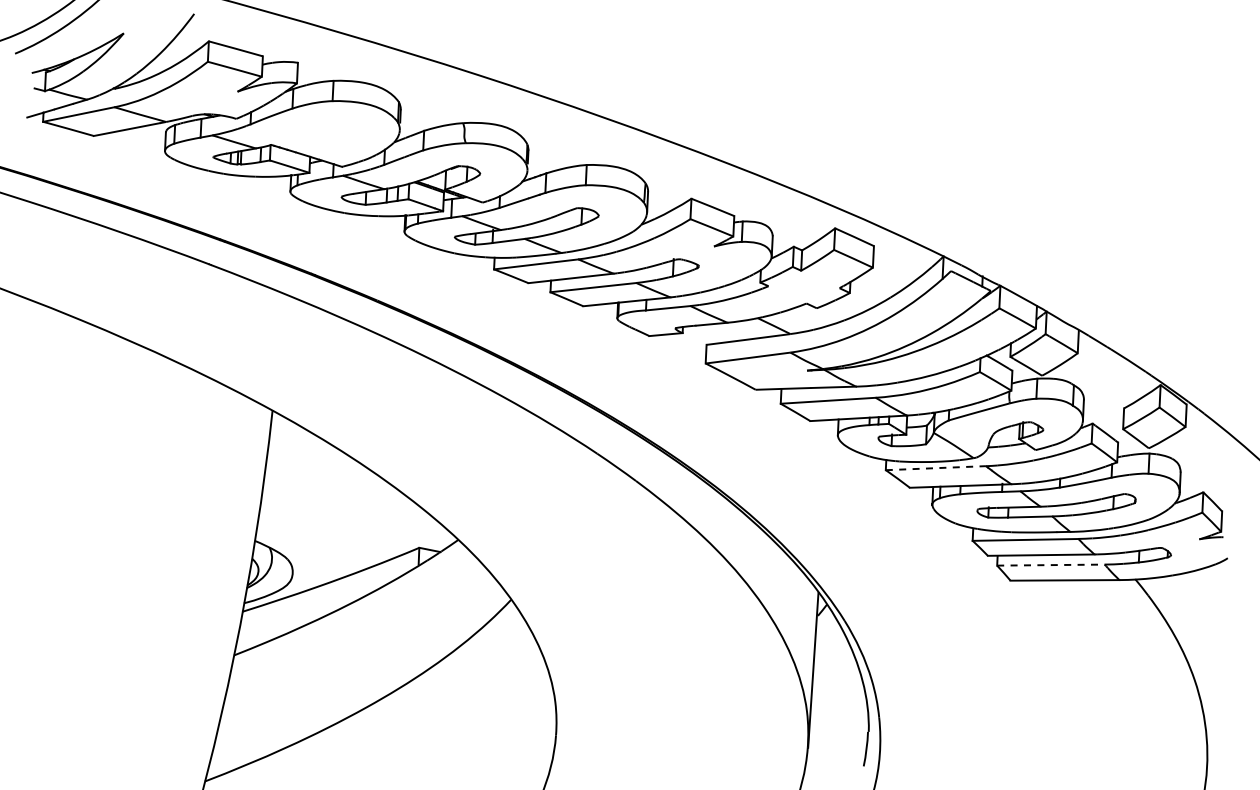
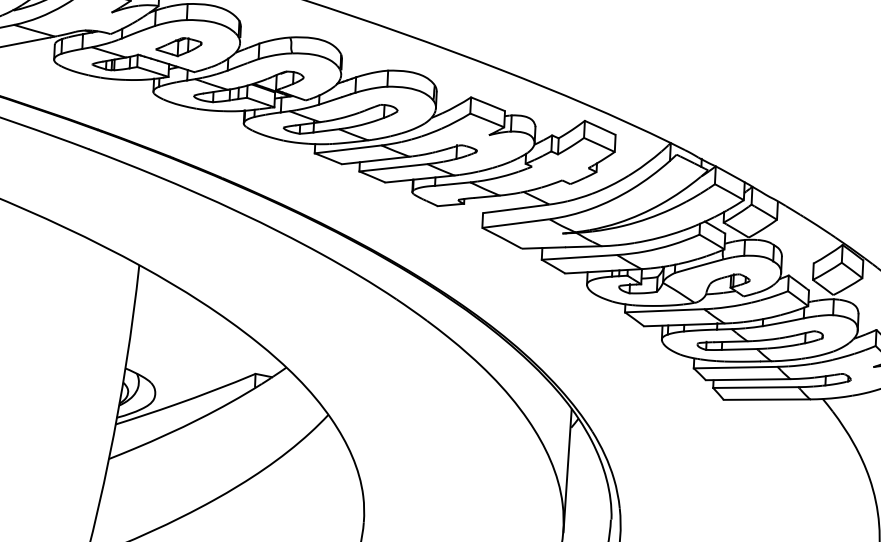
part: (322, 135) -> (178, 47), added
line: (936, 468) -> (665, 311), dashed -> solid
line: (1050, 565) -> (755, 387), dashed -> solid

